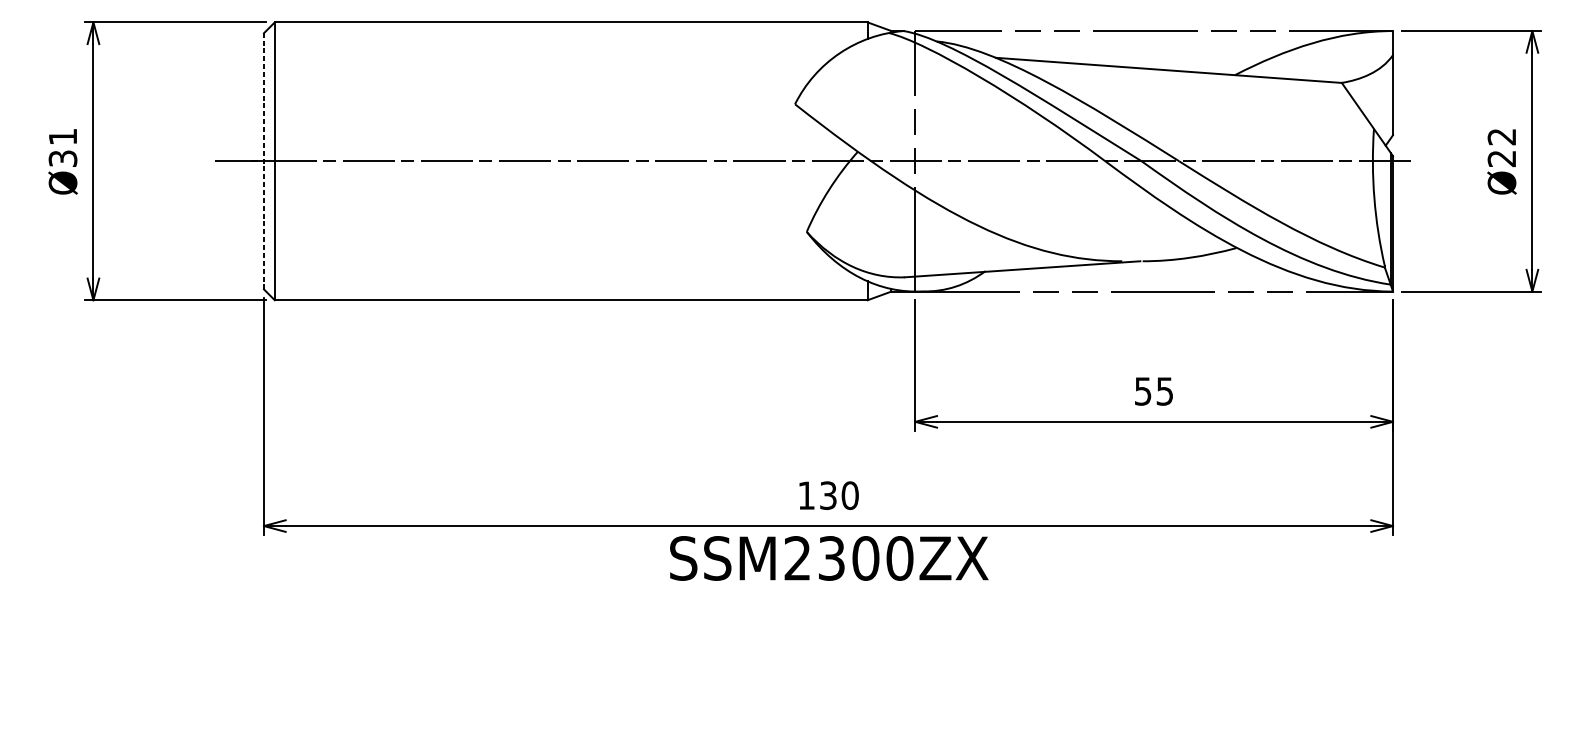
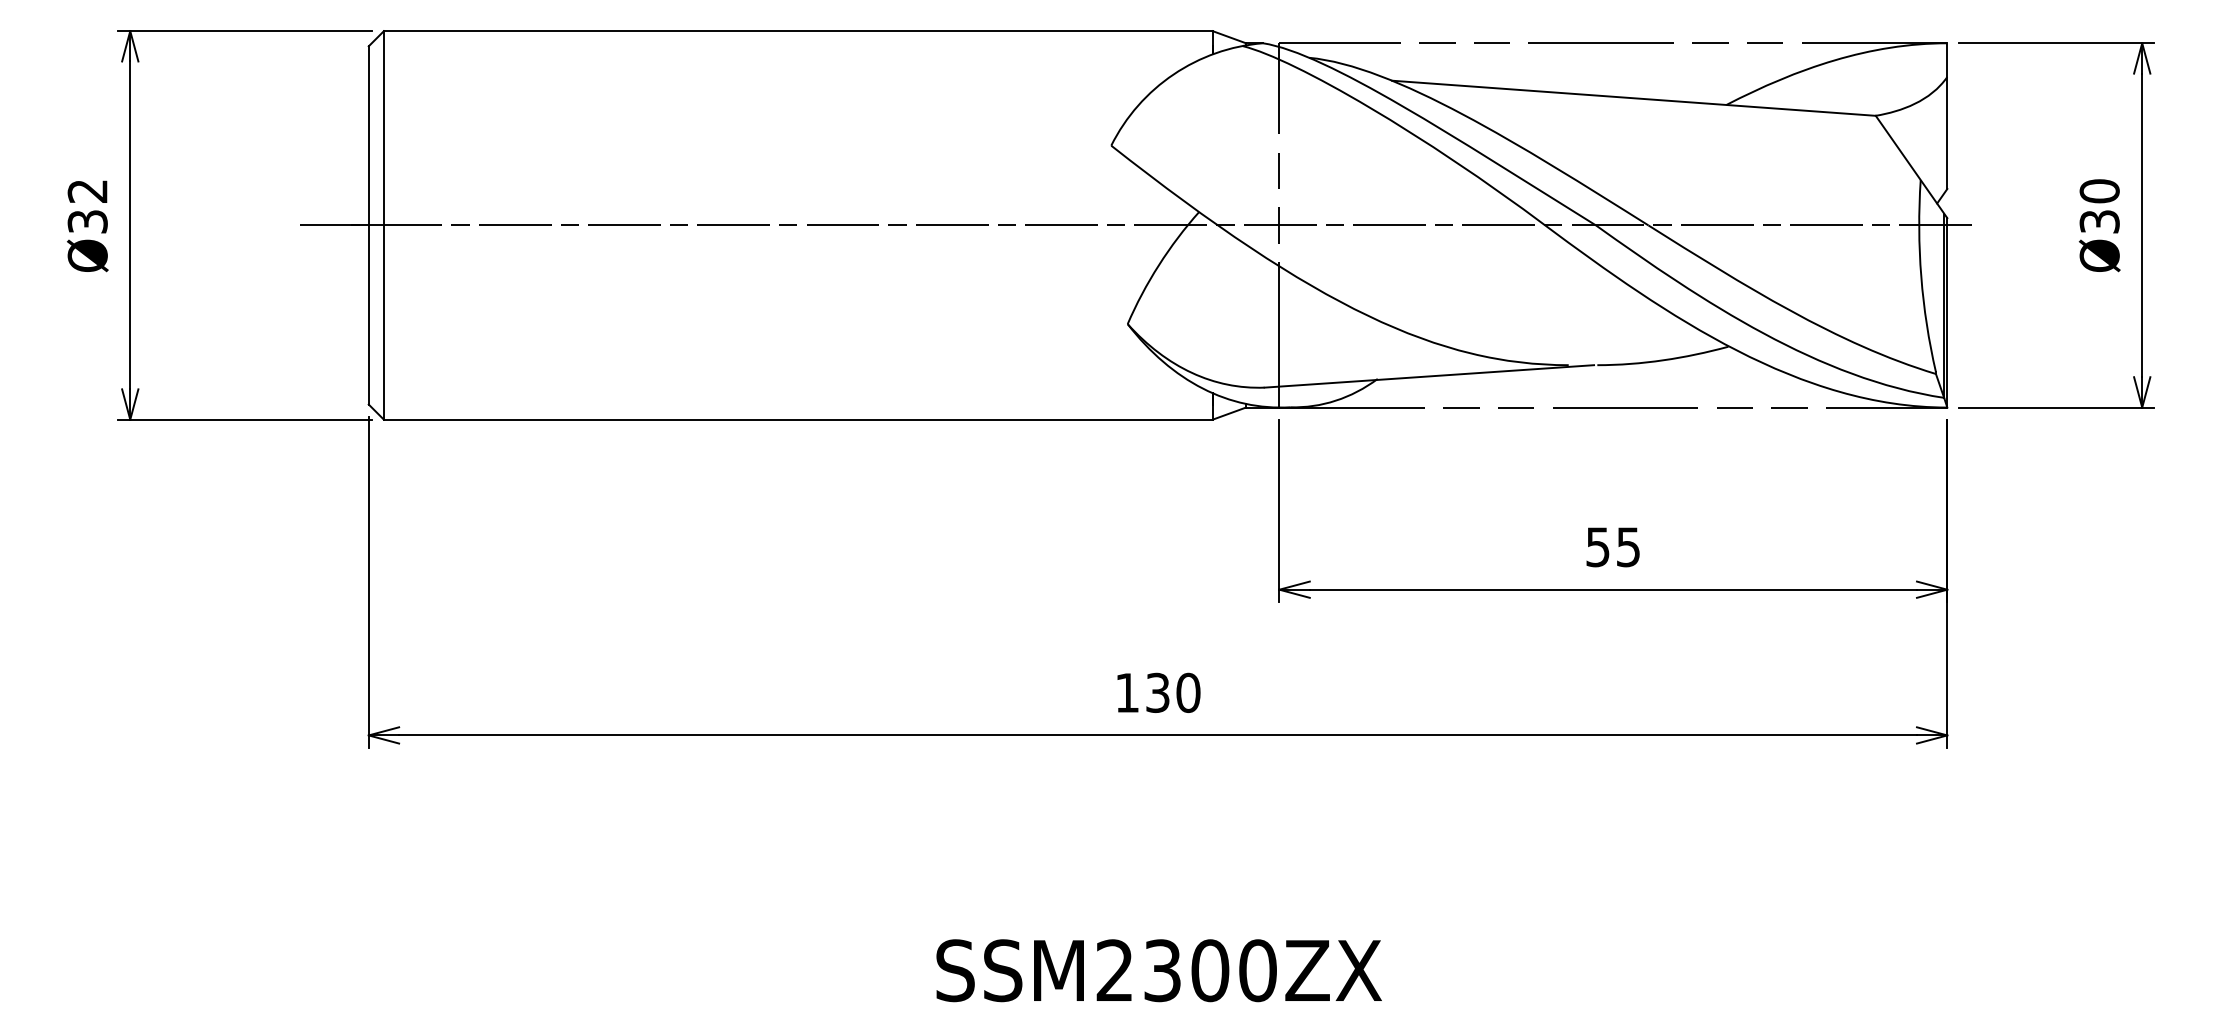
text: (62, 137) -> (87, 191), Ø31 -> Ø32
text: (1501, 147) -> (2099, 206), Ø22 -> Ø30
line: (263, 160) -> (368, 224), dashed -> solid
text: (828, 558) -> (1158, 970), moved

